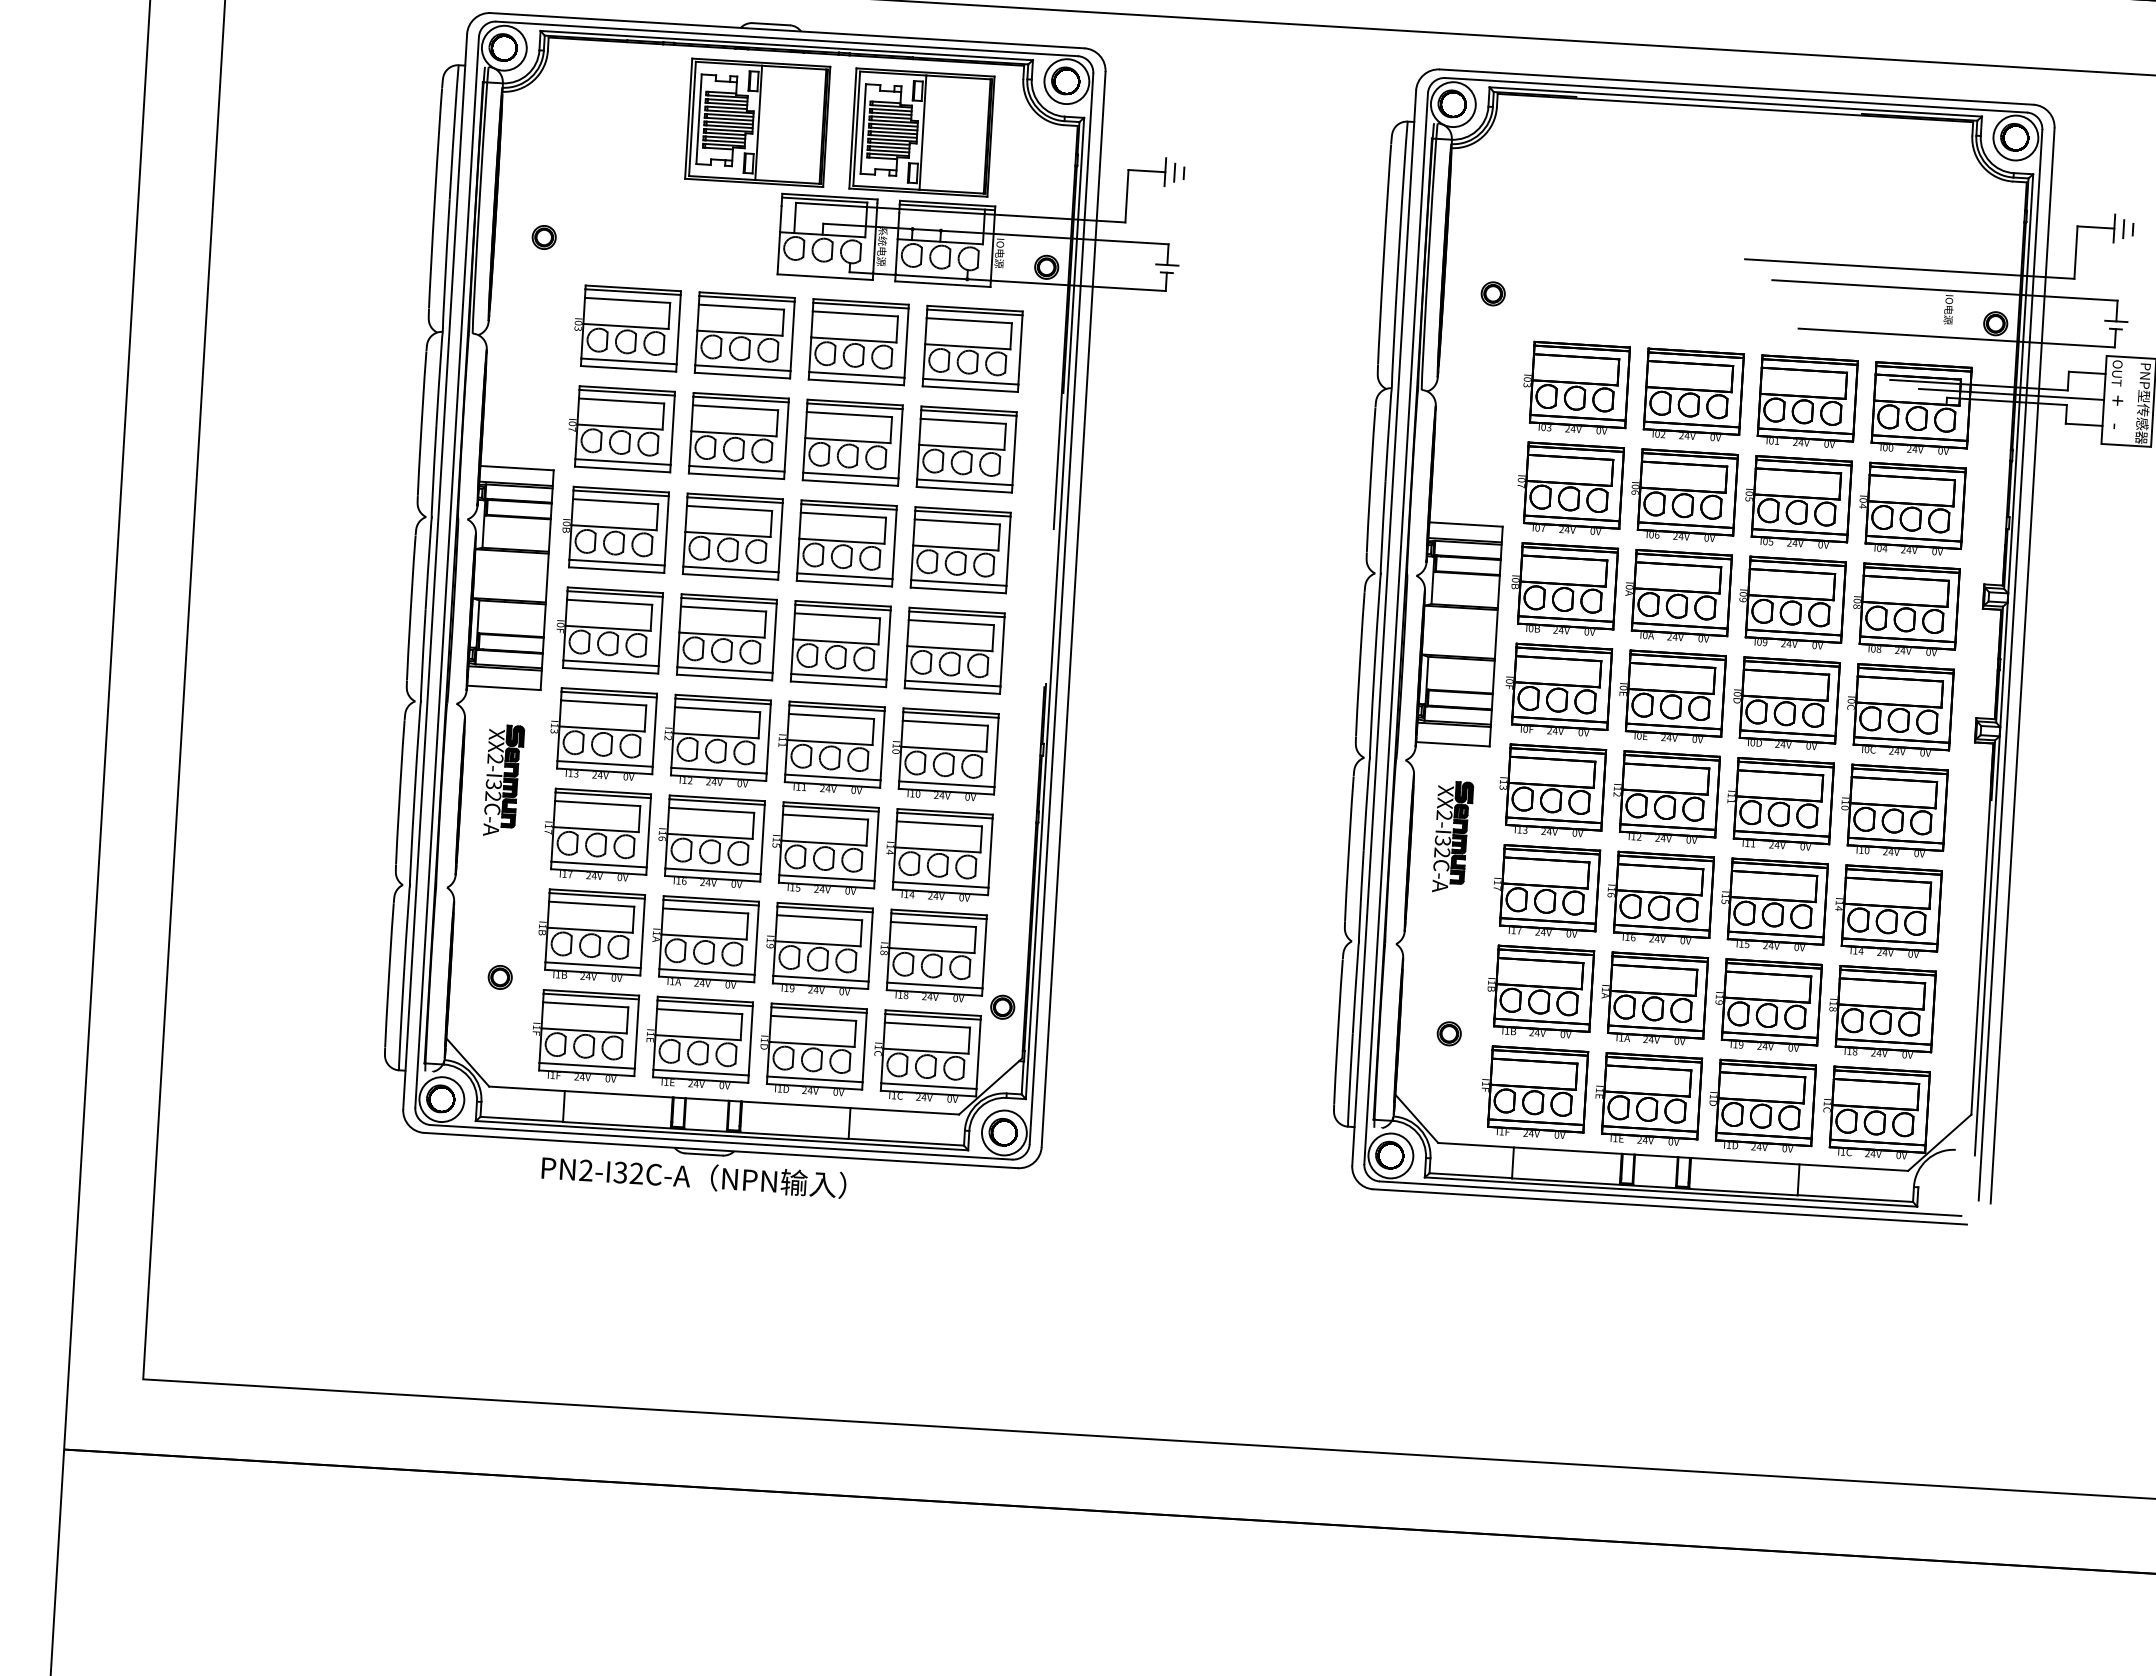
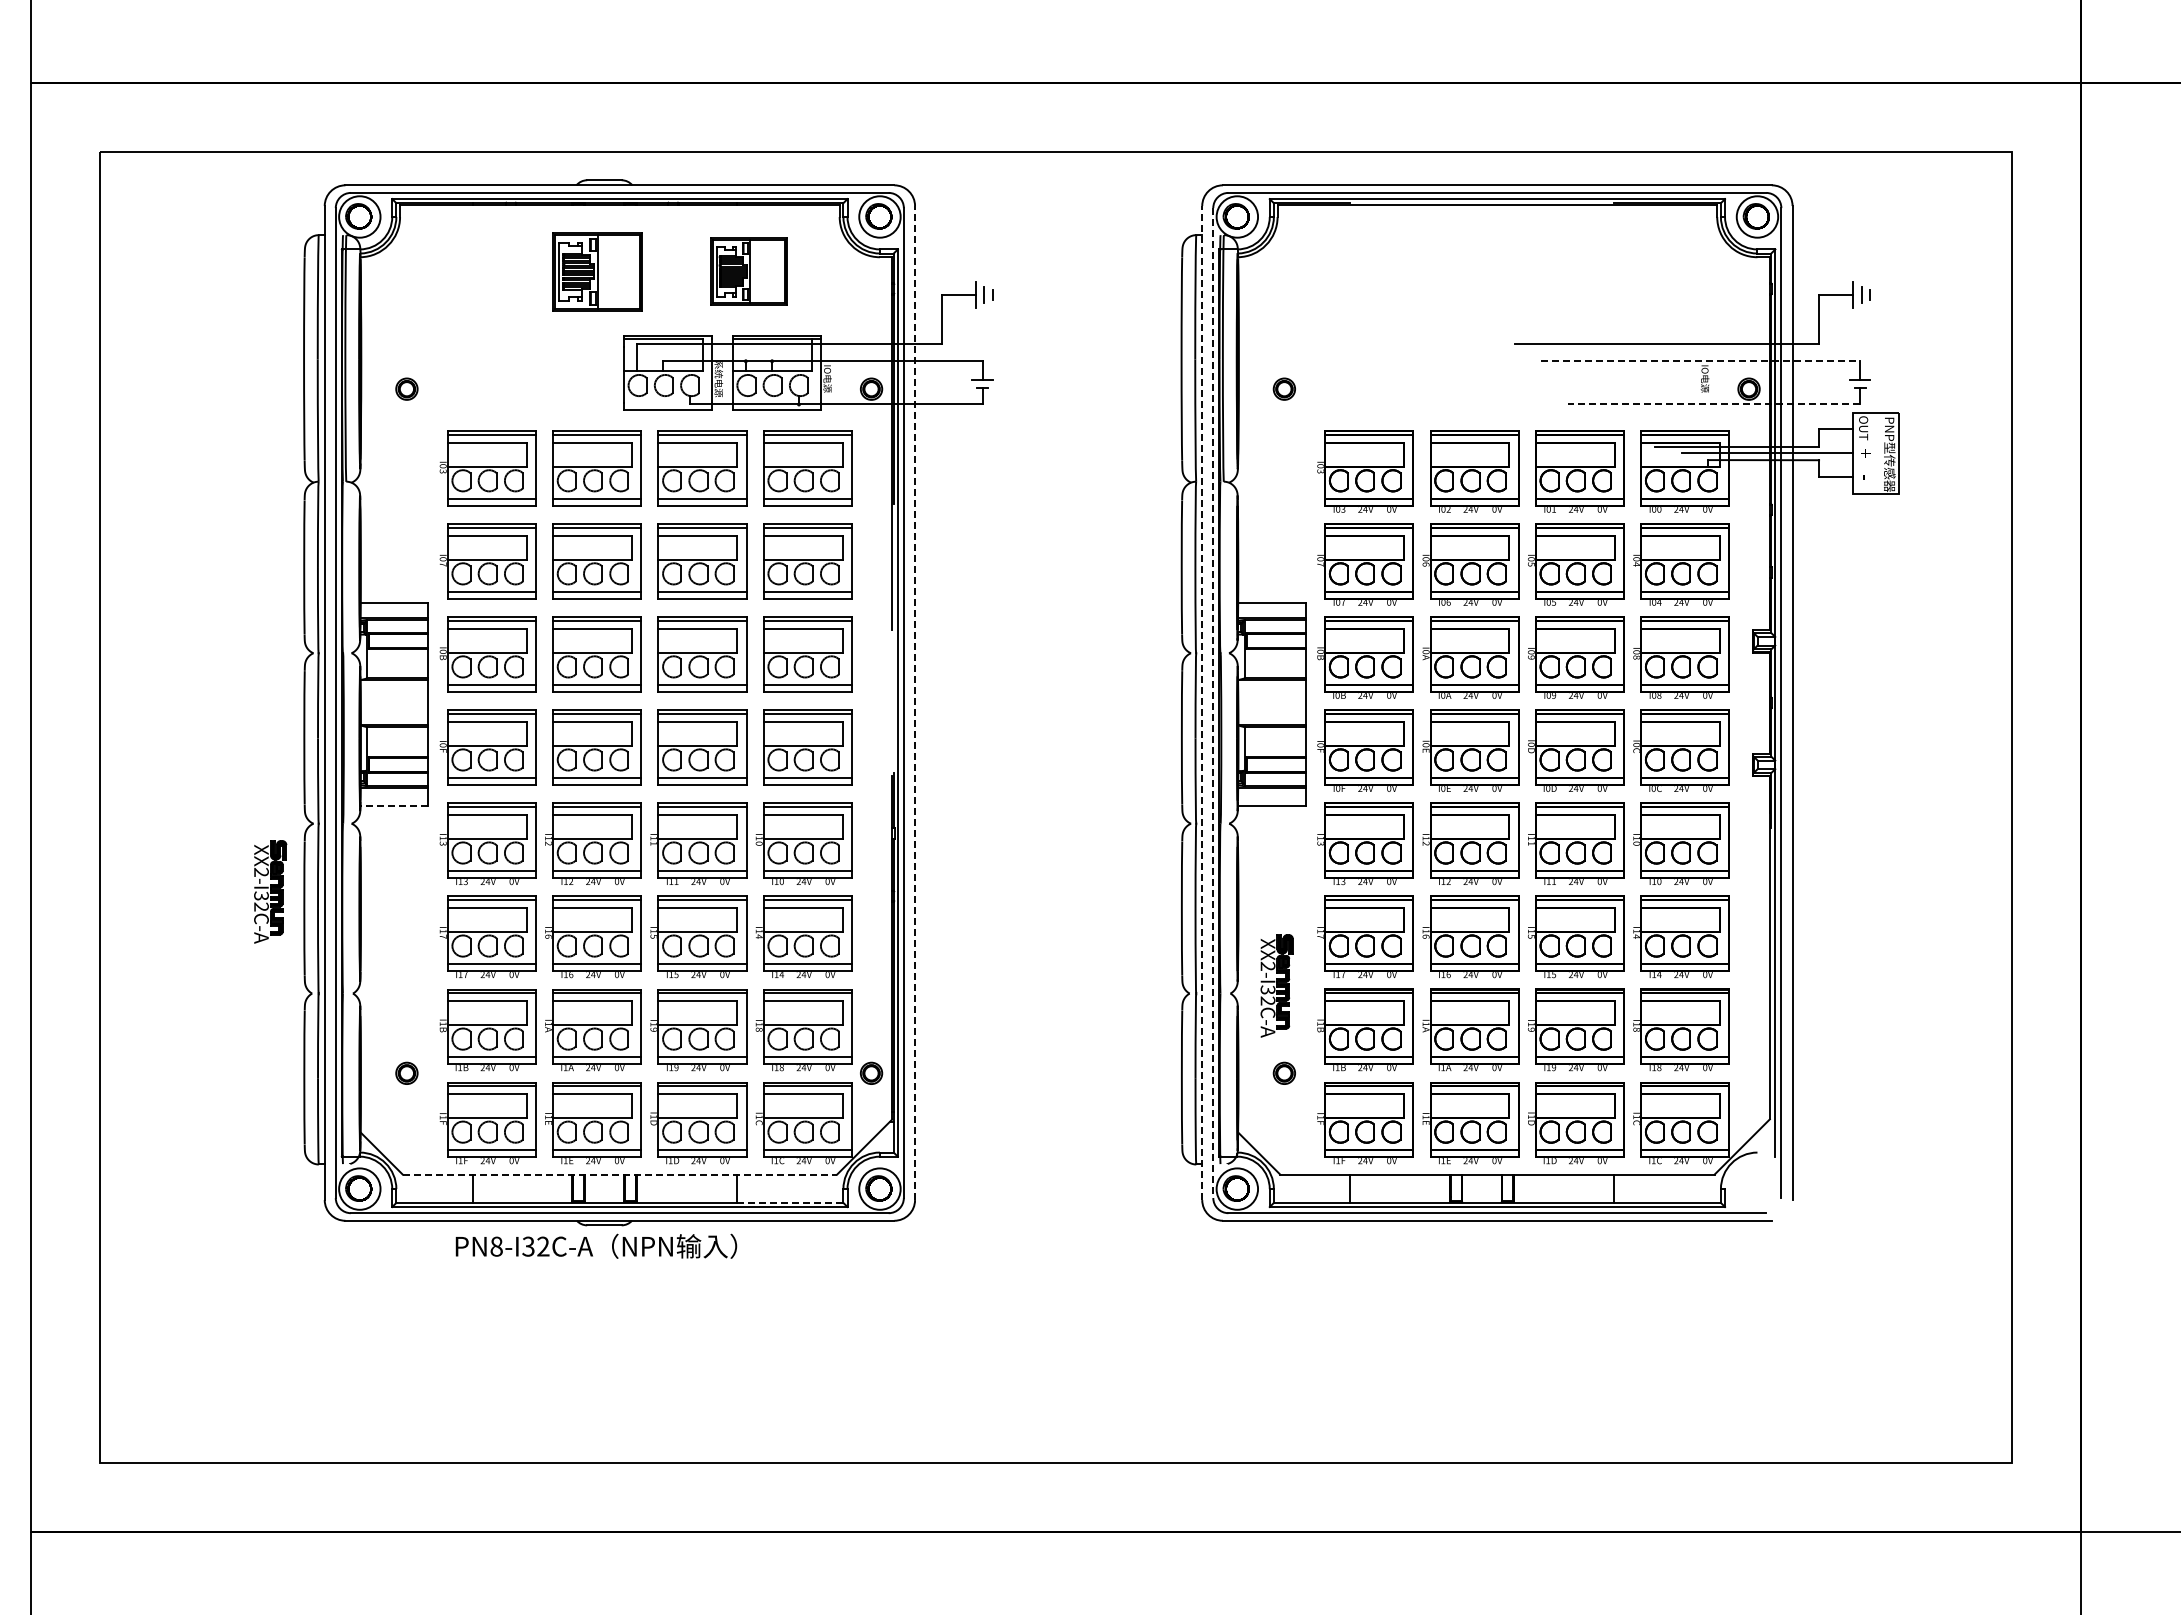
part: (757, 122) -> (597, 271), size x0.7
part: (921, 132) -> (748, 271), size x0.6
line: (1945, 290) -> (1700, 361), solid -> dashed
line: (1956, 338) -> (1713, 404), solid -> dashed
line: (1074, 609) -> (915, 702), solid -> dashed
line: (1384, 627) -> (1202, 702), solid -> dashed
line: (1396, 629) -> (1213, 703), solid -> dashed
line: (503, 688) -> (394, 806), solid -> dashed
part: (503, 780) -> (270, 891), moved
part: (1452, 836) -> (1276, 985), moved
line: (724, 1100) -> (620, 1174), solid -> dashed
line: (905, 1141) -> (789, 1202), solid -> dashed
text: (586, 1170) -> (496, 1246), PN2-I32C-A -> PN8-I32C-A

